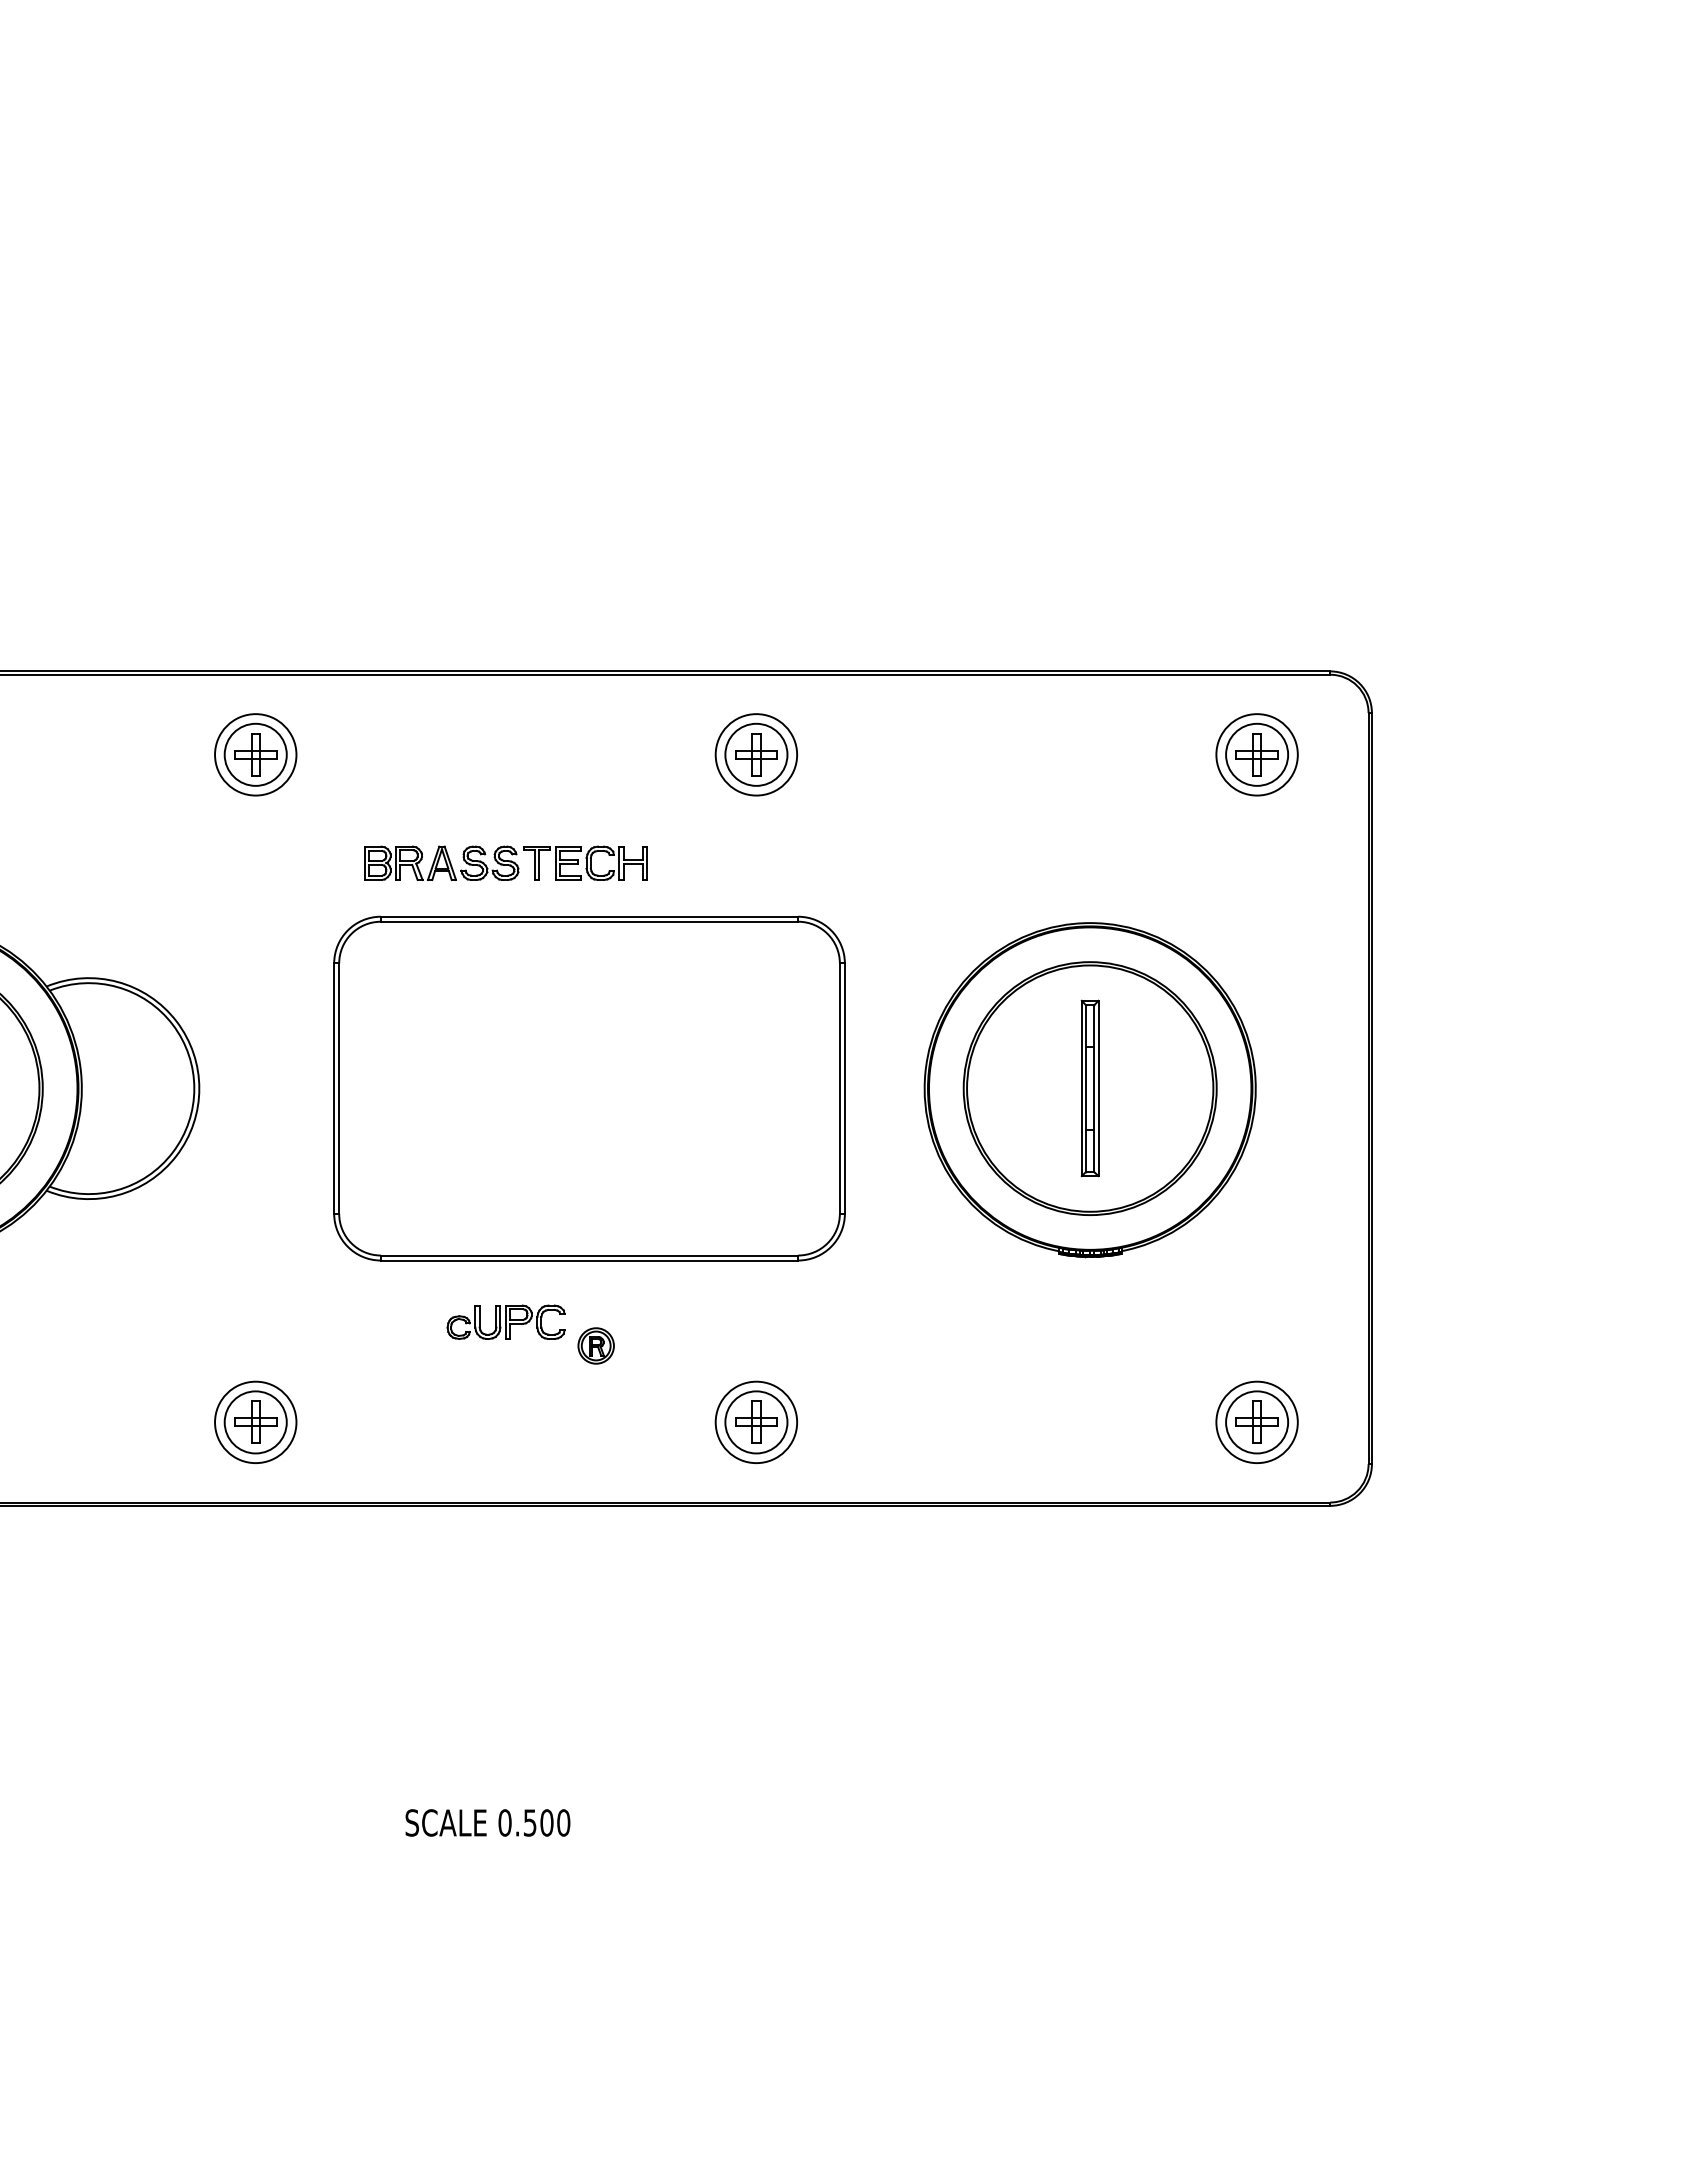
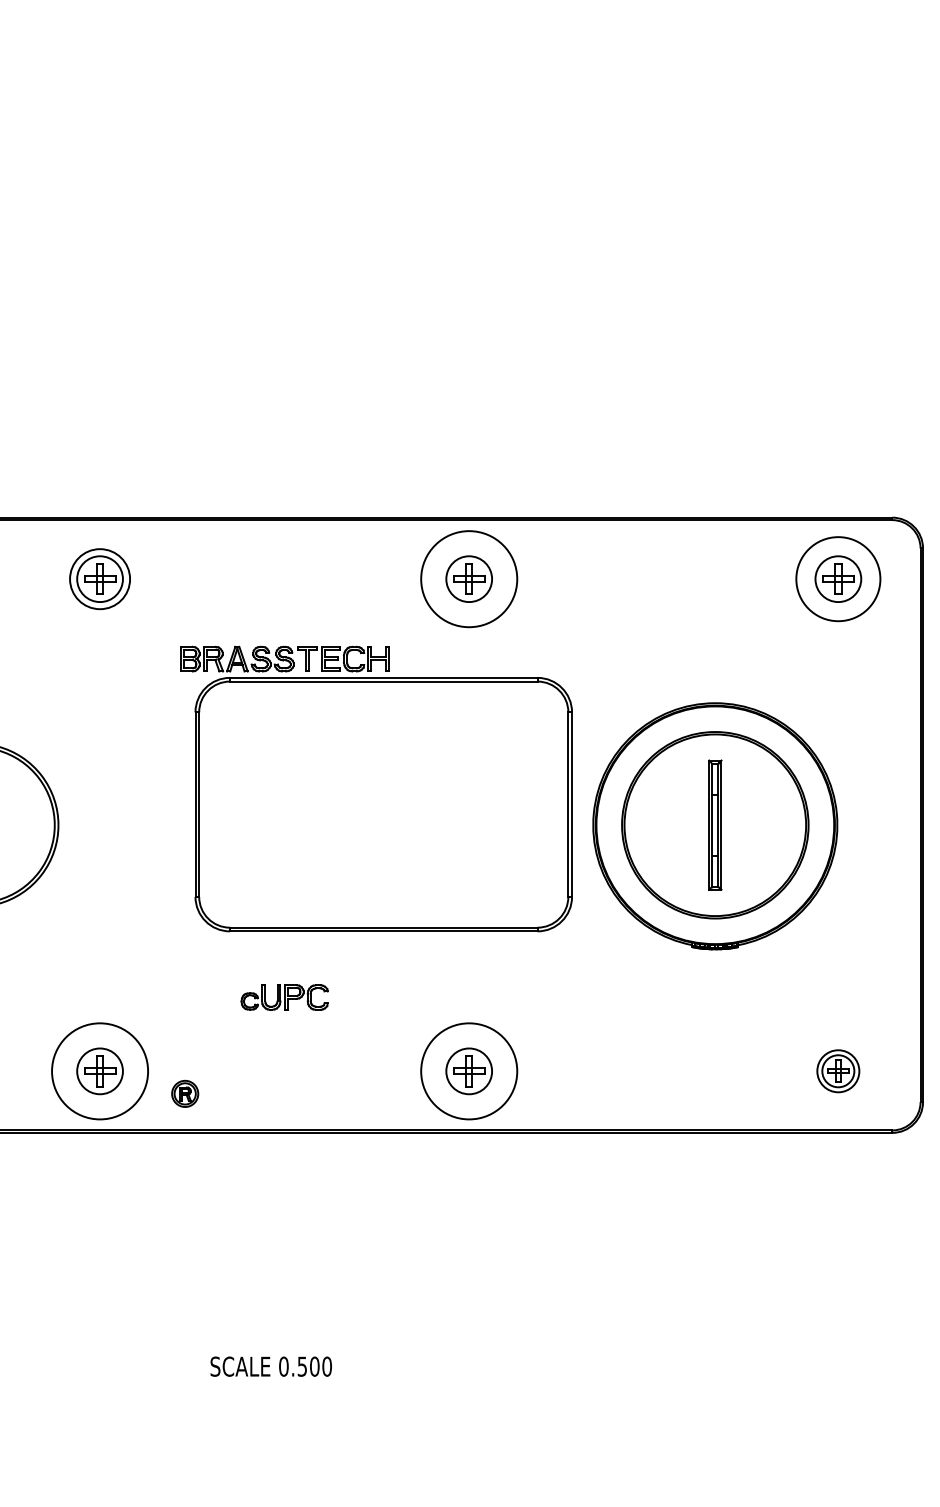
circle: (756, 754) -> (469, 578), size x1.6
circle: (1256, 754) -> (837, 578), size x1.4
part: (589, 1088) -> (383, 804), moved
part: (595, 1345) -> (184, 1093), moved
part: (1256, 1421) -> (837, 1070), size x0.7
circle: (255, 1422) -> (99, 1071), size x1.6
circle: (756, 1422) -> (469, 1071), size x1.6

